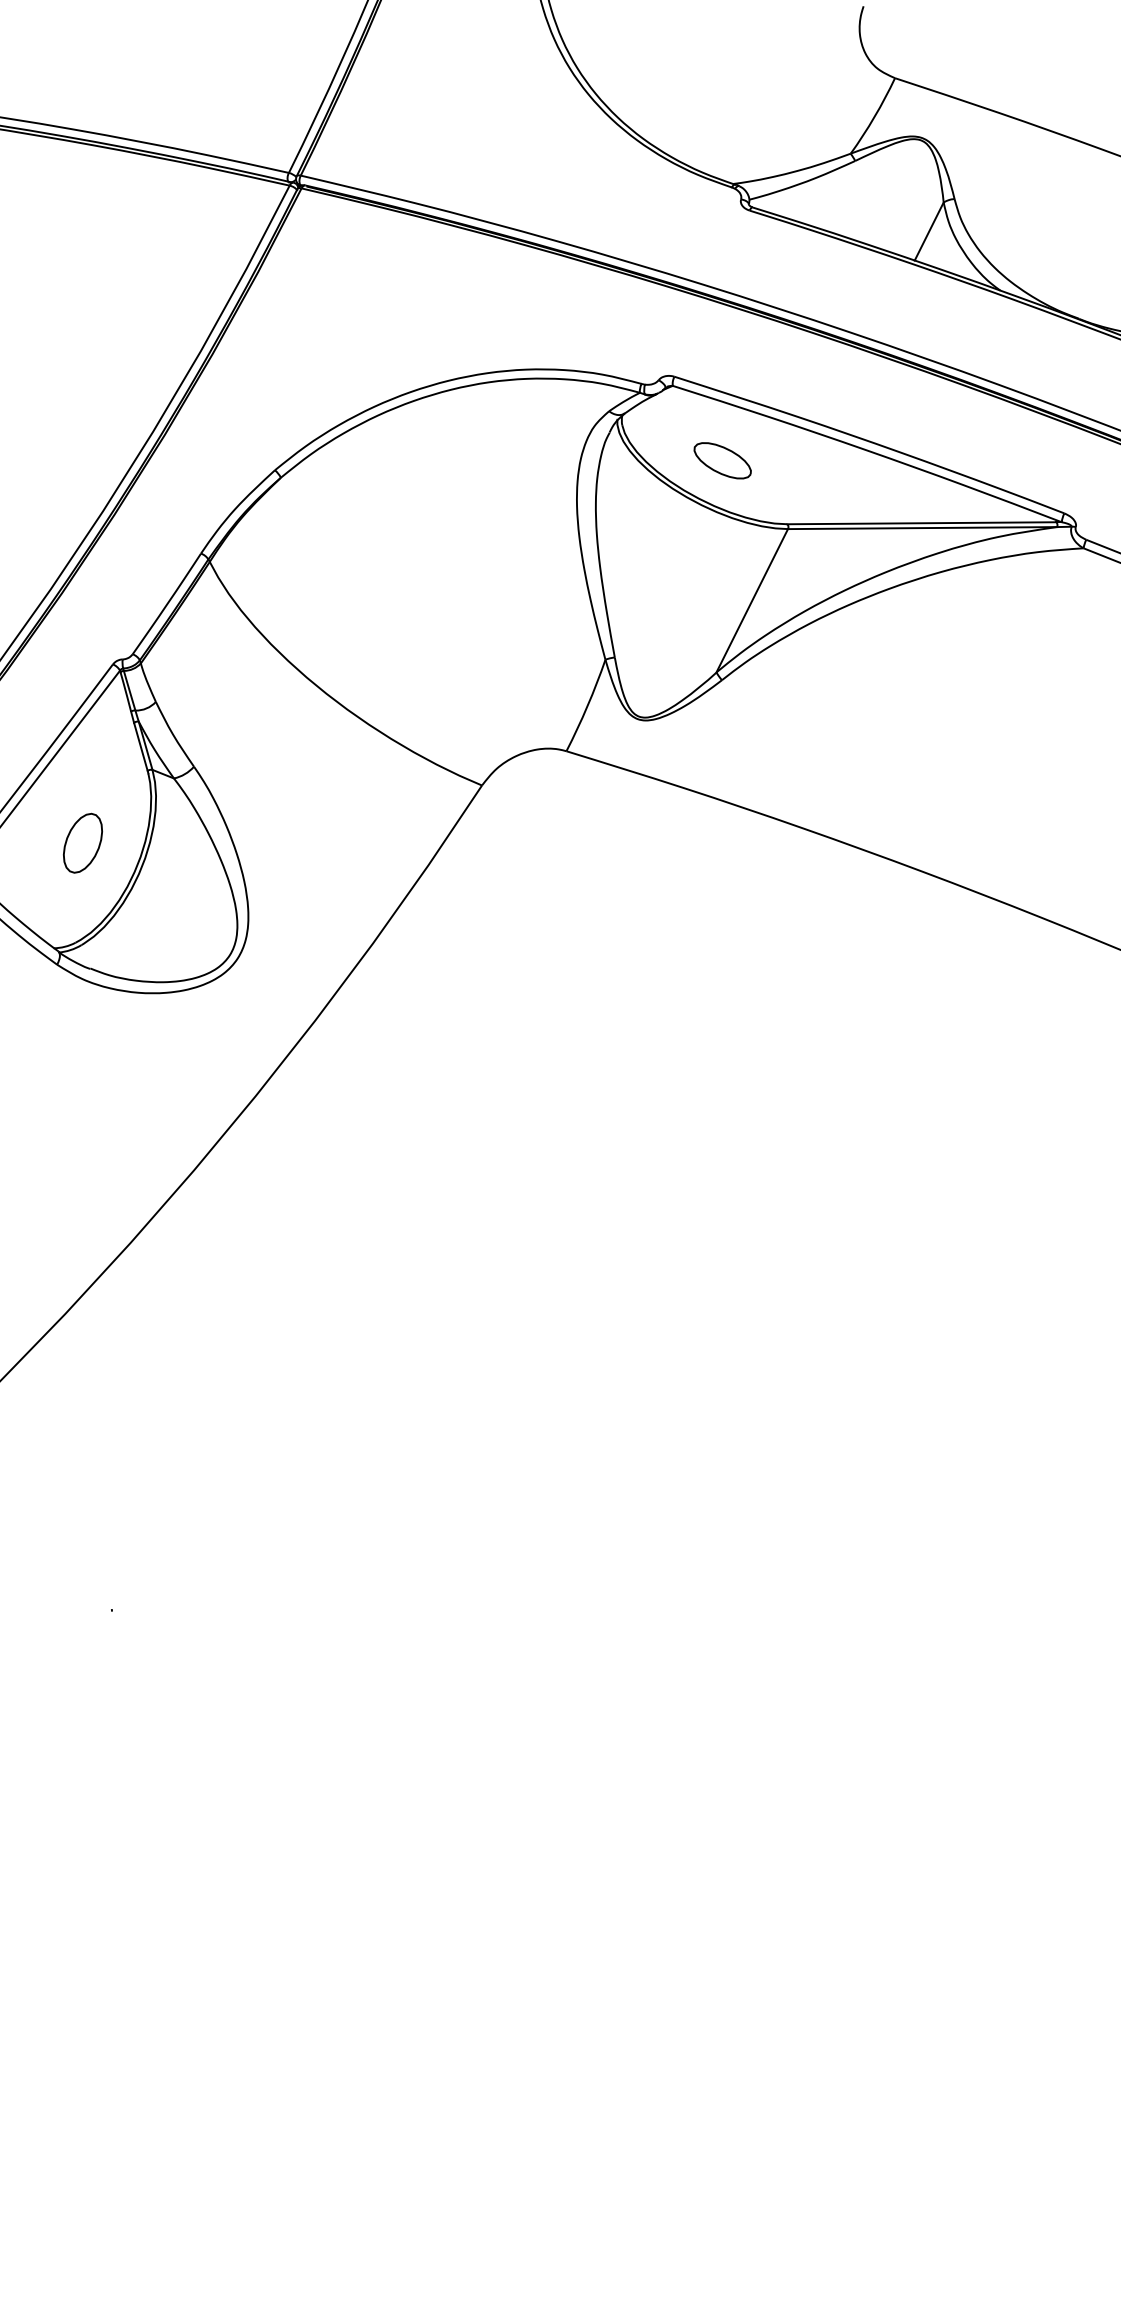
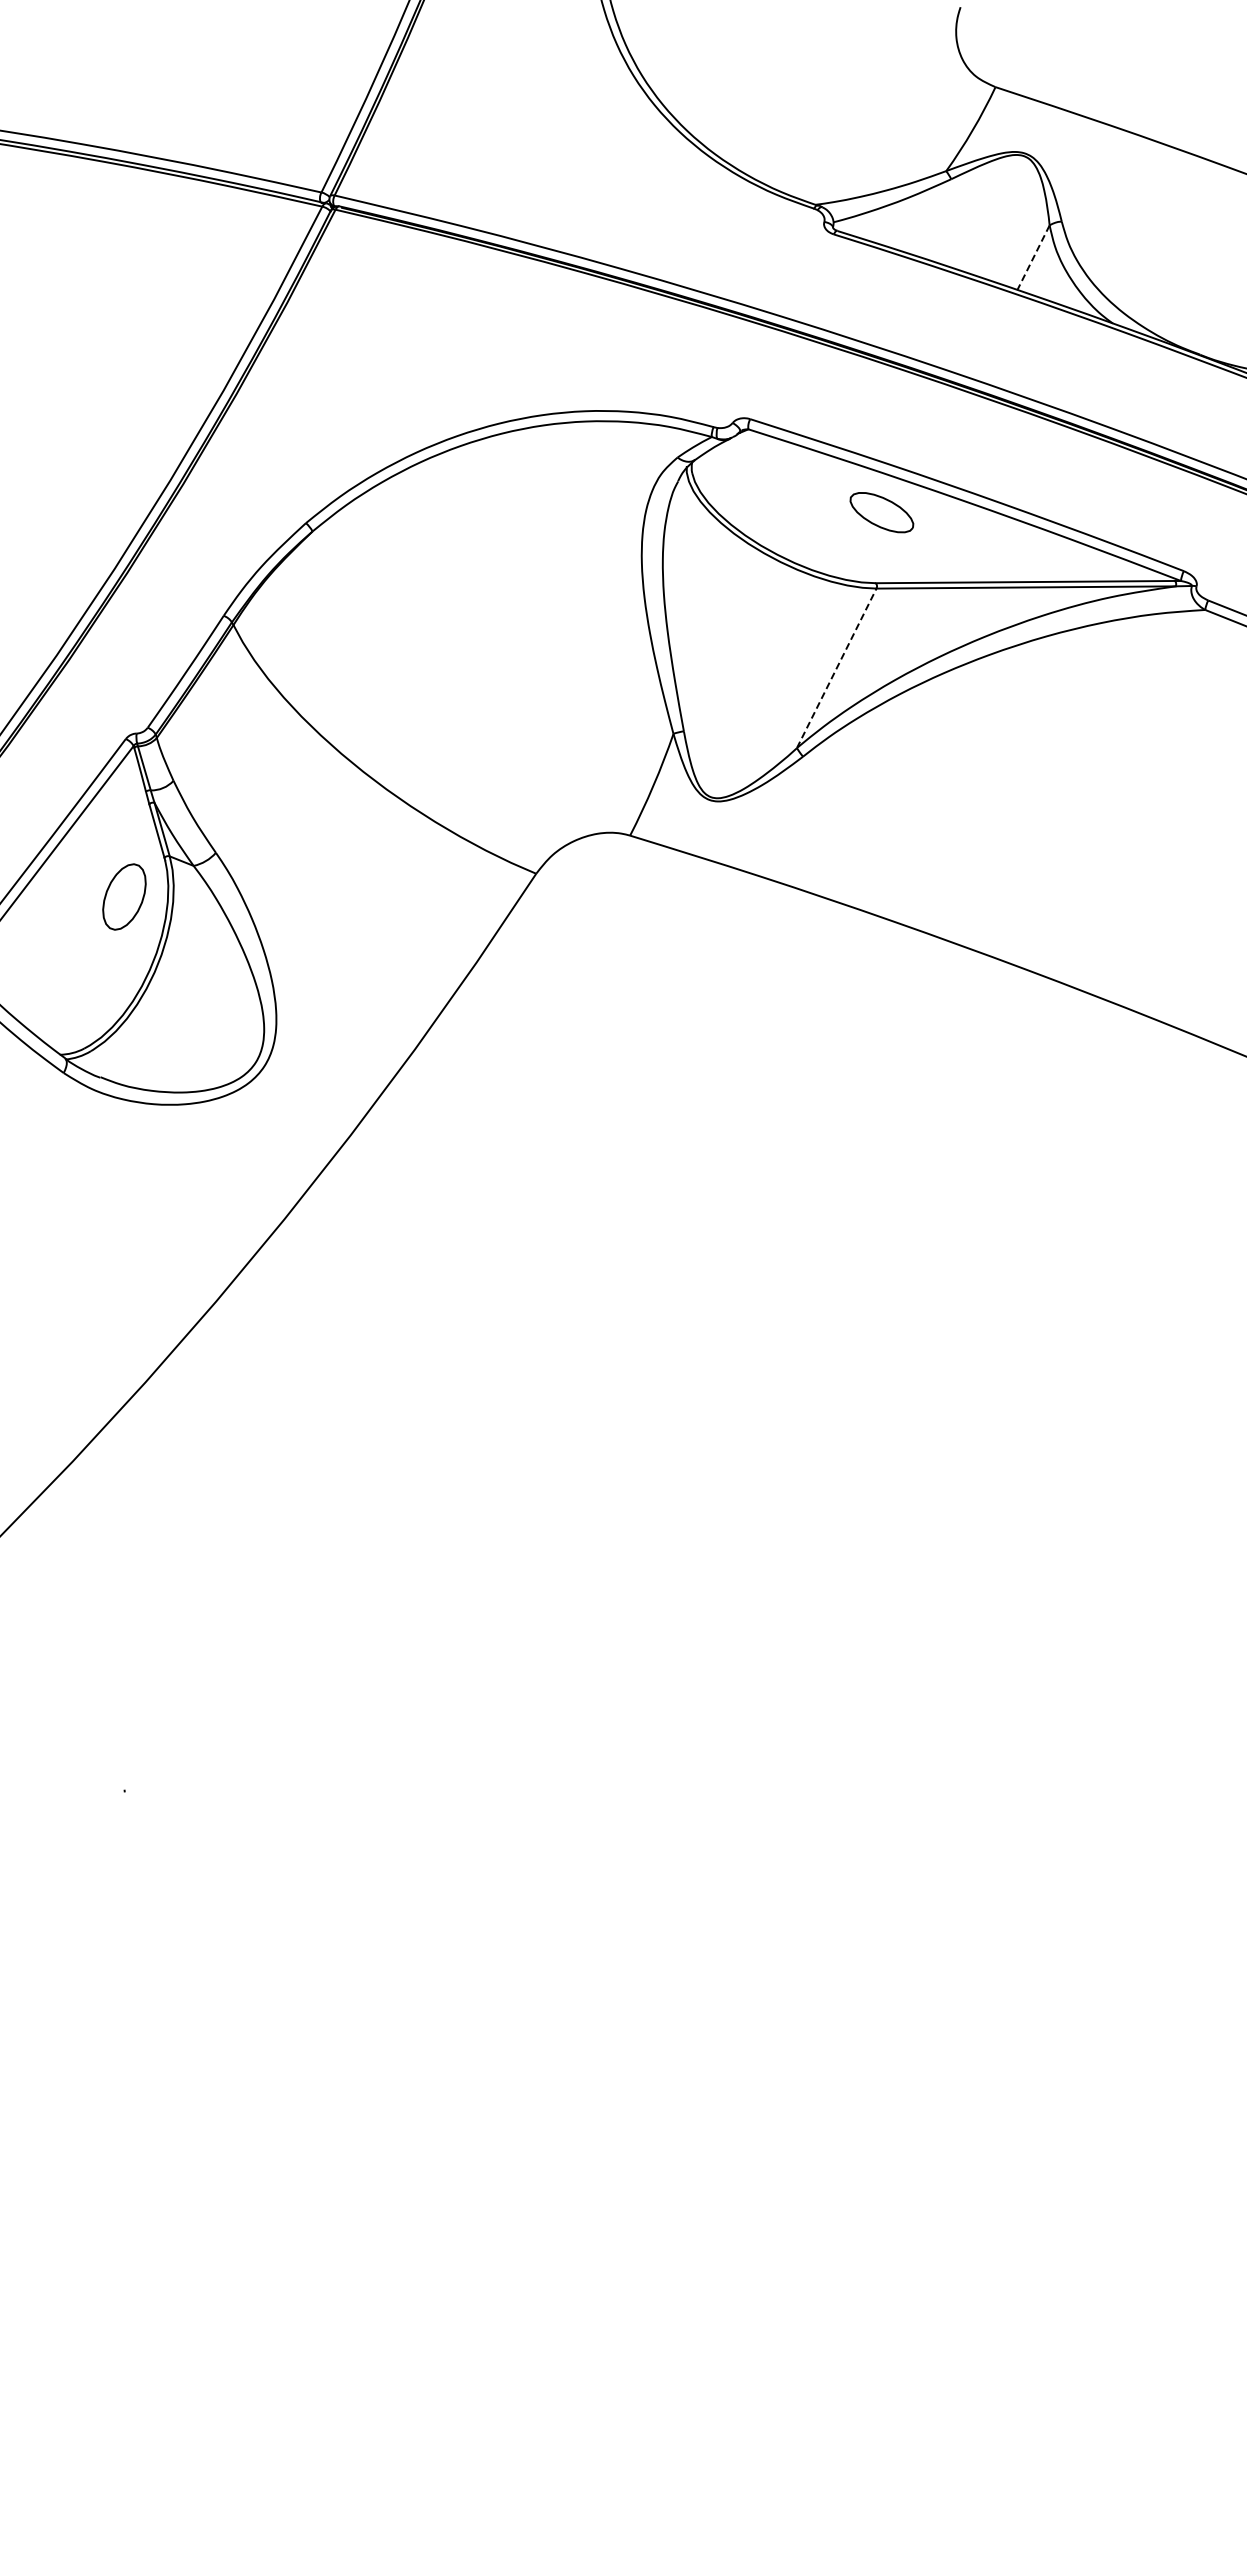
line: (929, 232) -> (1033, 258), solid -> dashed
part: (722, 460) -> (881, 512), moved
line: (752, 600) -> (836, 667), solid -> dashed
part: (83, 842) -> (124, 896), moved

